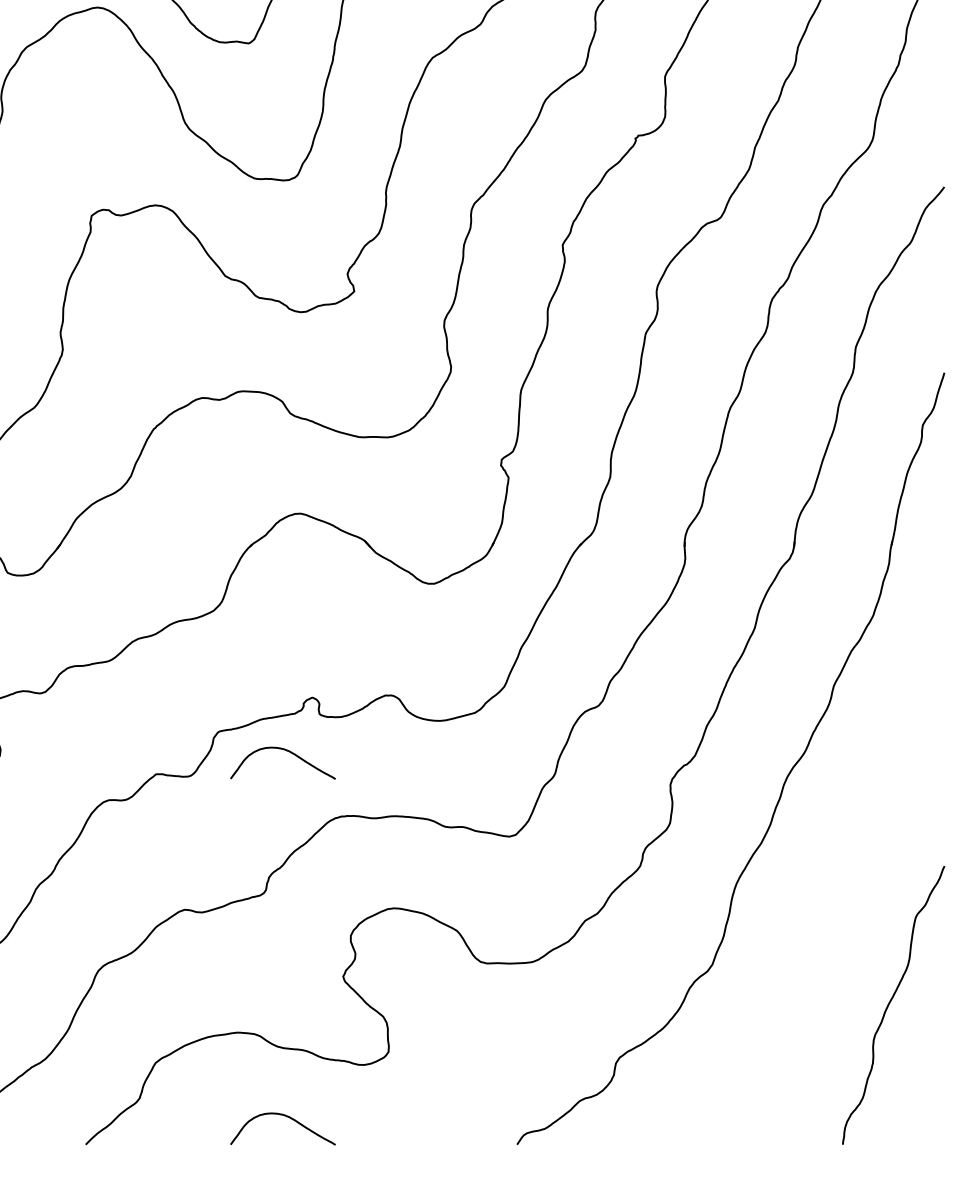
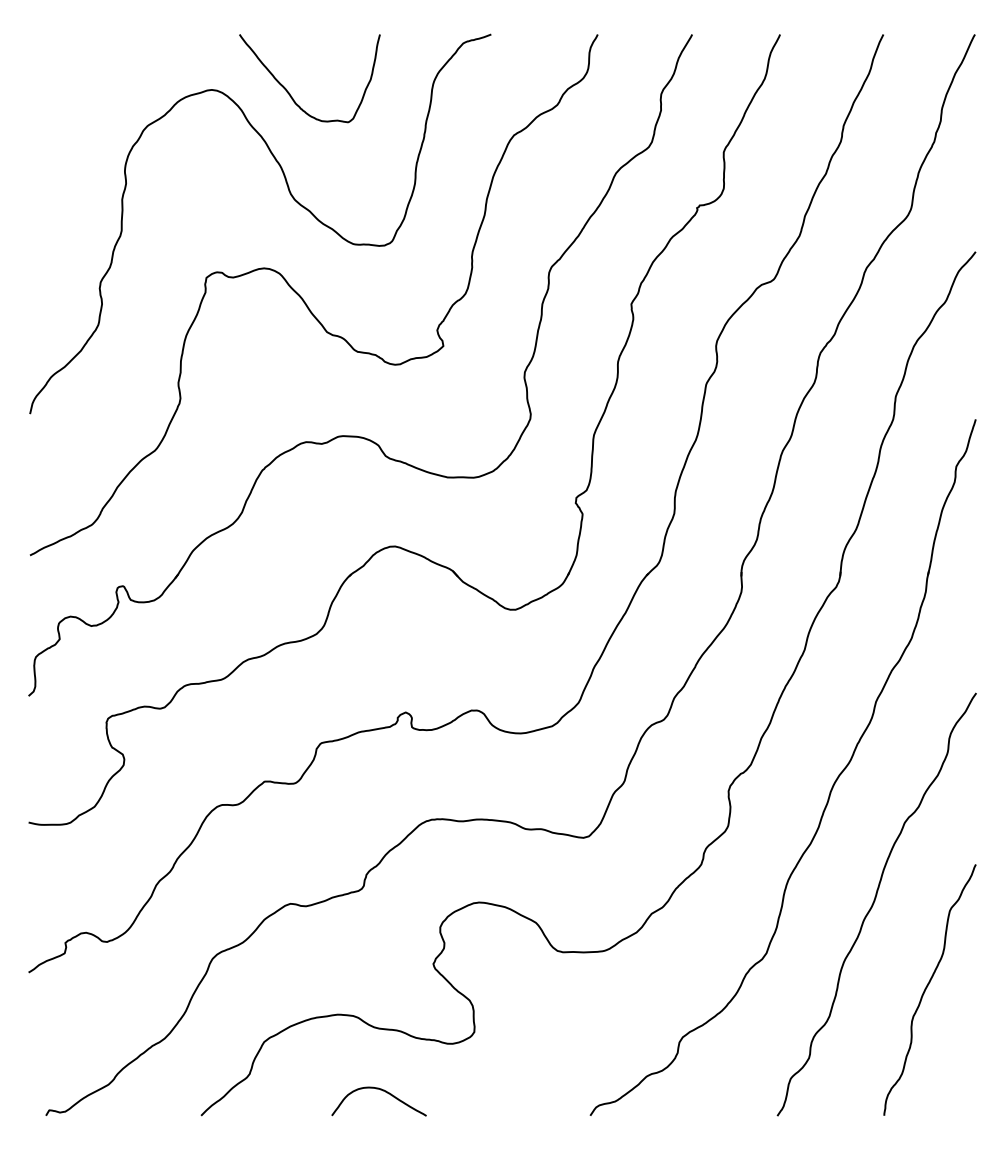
curve: (284, 750) -> (380, 760), removed
curve: (832, 909) -> (874, 903), added

